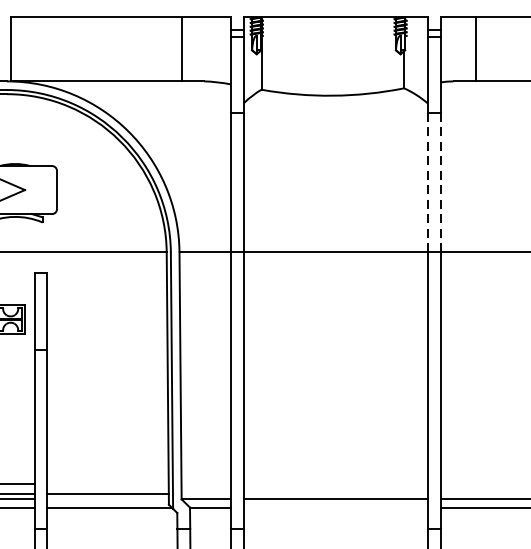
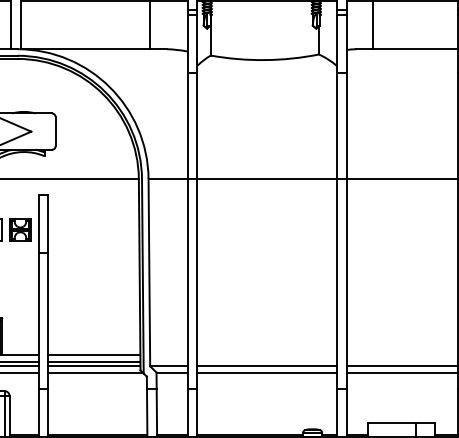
line: (427, 181) -> (336, 125), dashed -> solid
line: (440, 181) -> (346, 125), dashed -> solid
line: (108, 483) -> (94, 354), added
line: (108, 499) -> (94, 366), added
line: (334, 507) -> (266, 372), added

